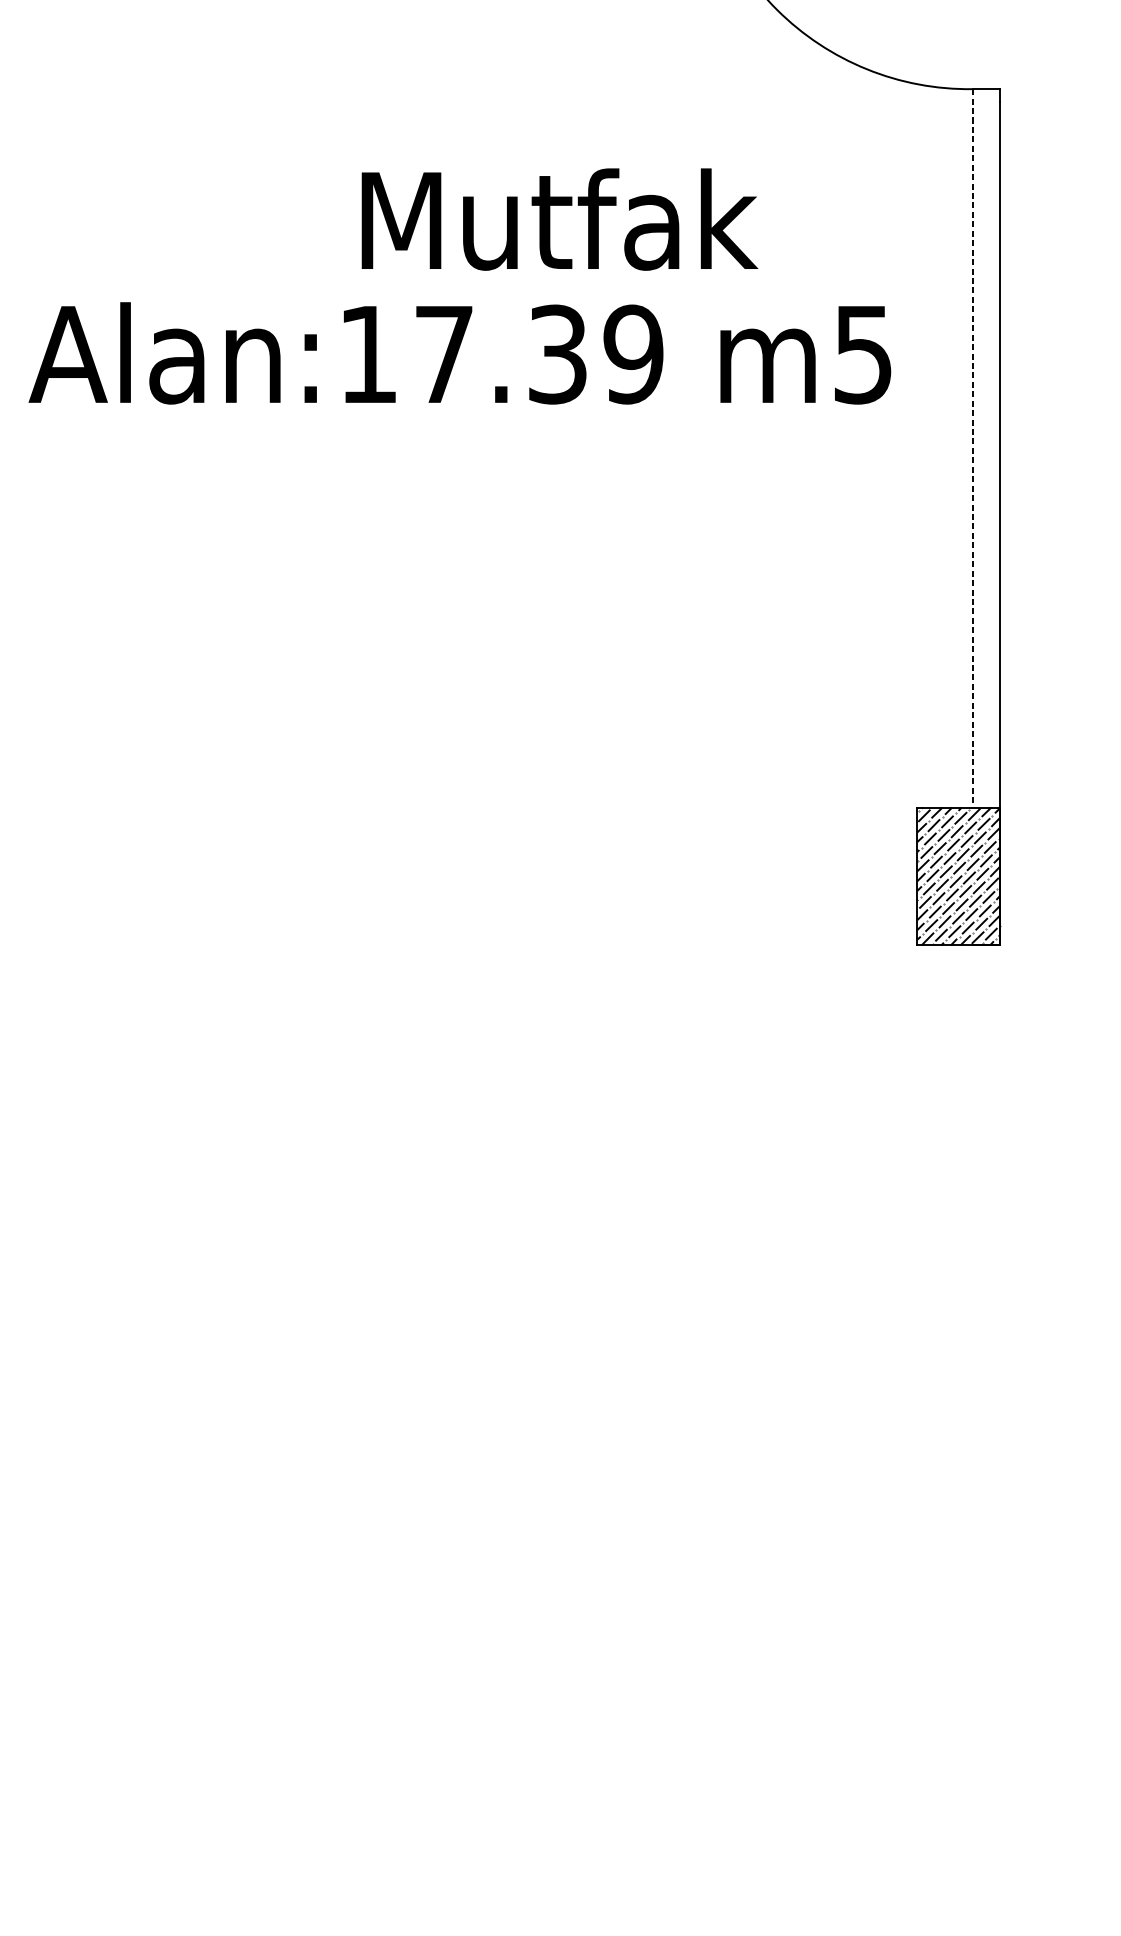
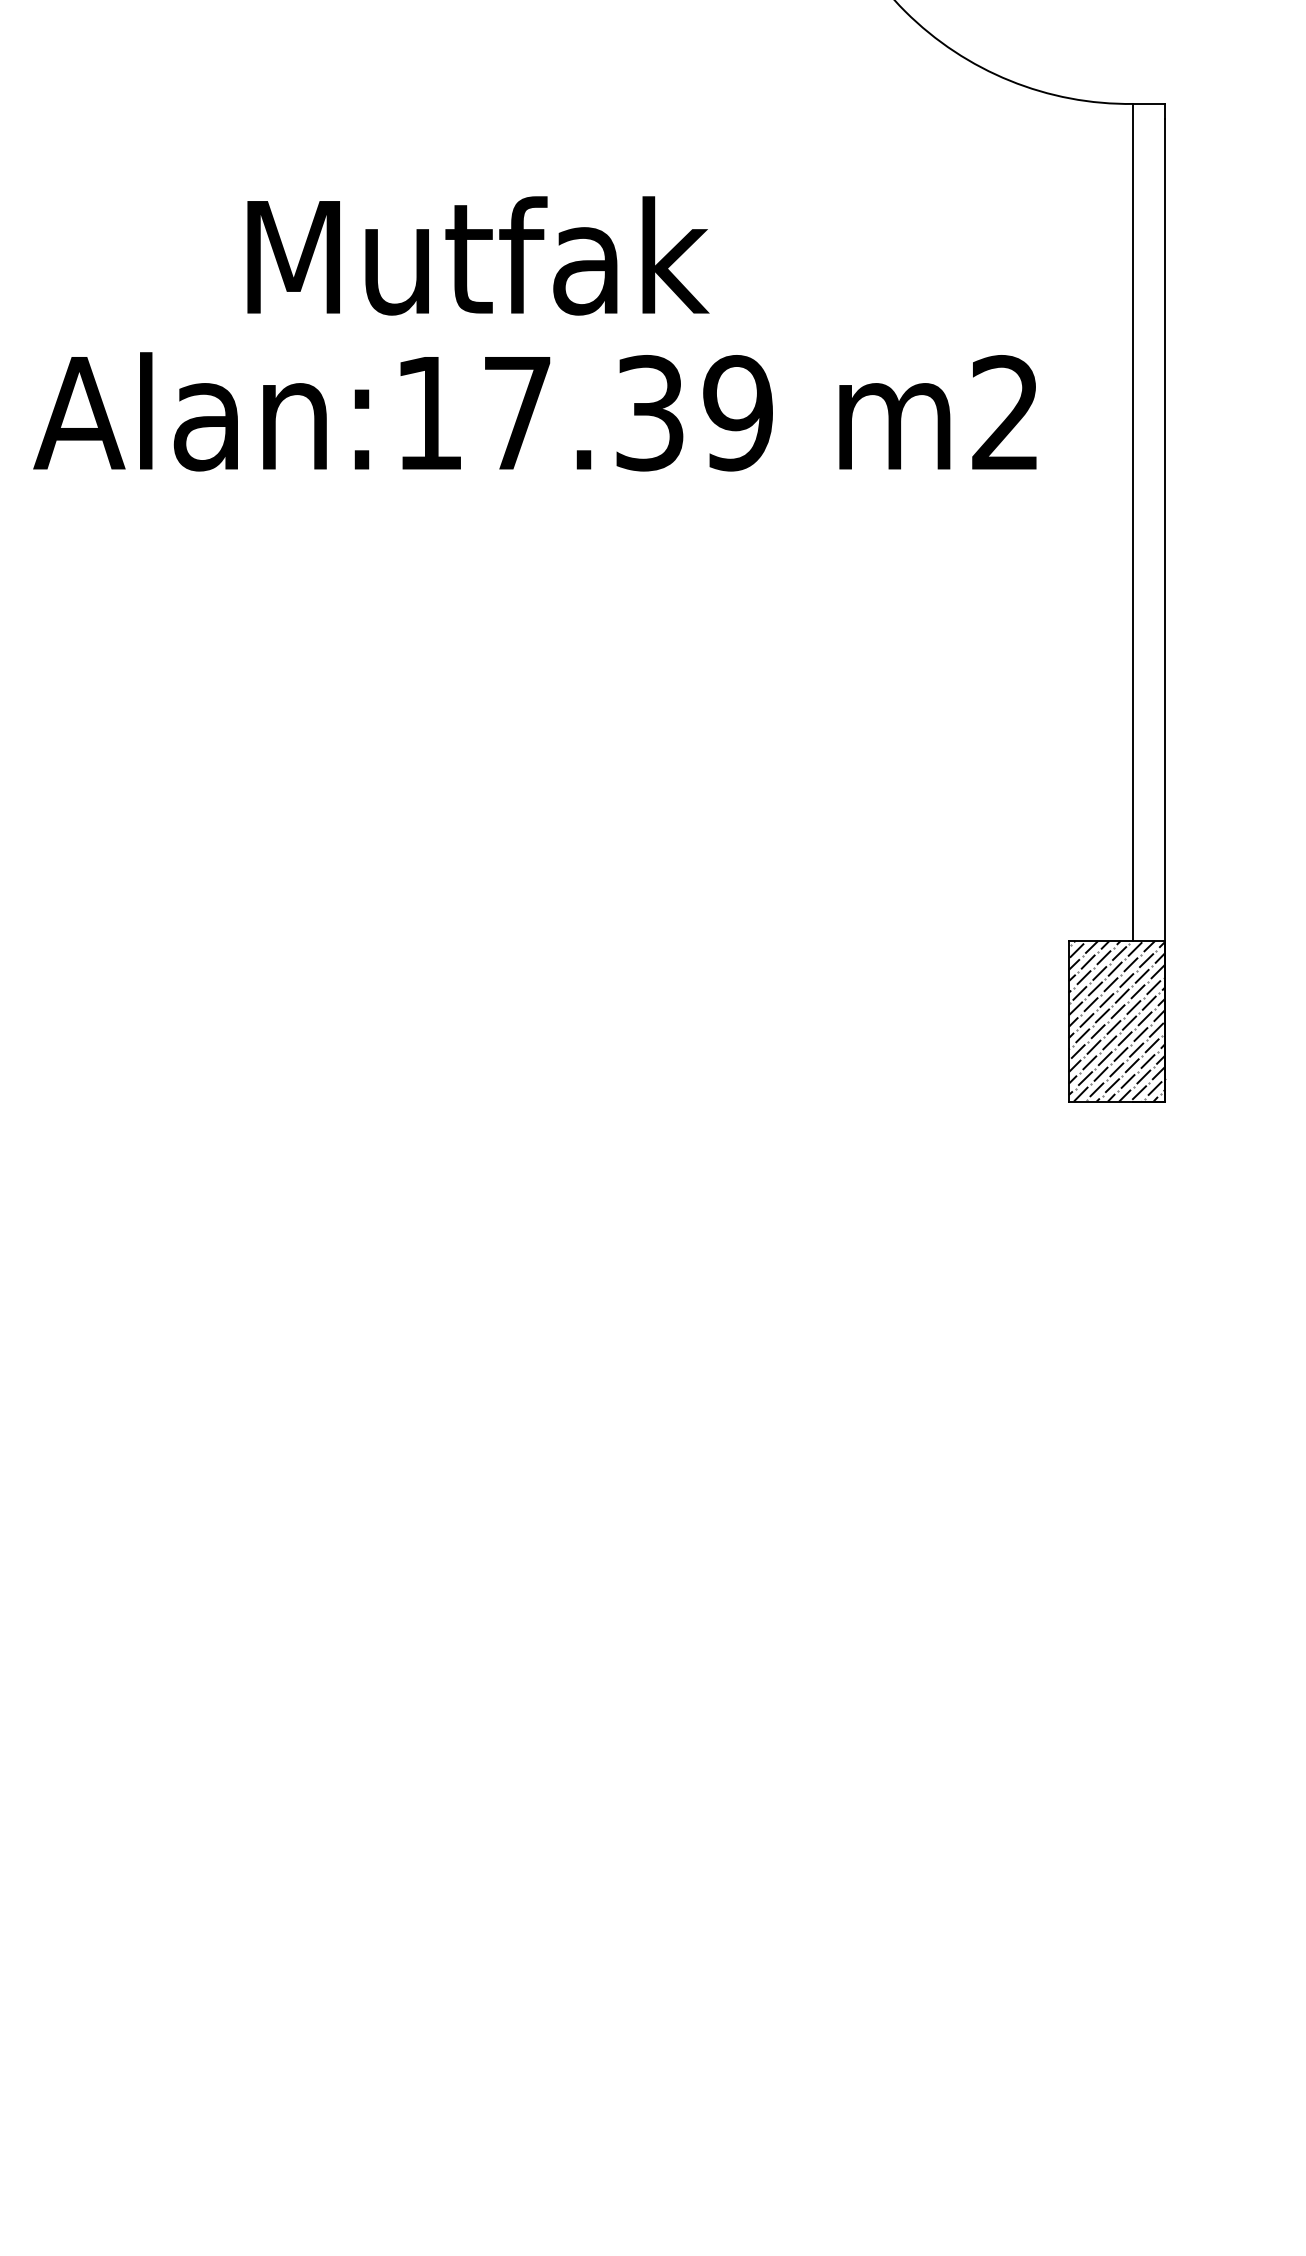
text: (560, 219) -> (478, 255), moved
text: (863, 354) -> (1005, 413), m5 -> m2
line: (972, 448) -> (1133, 522), dashed -> solid

